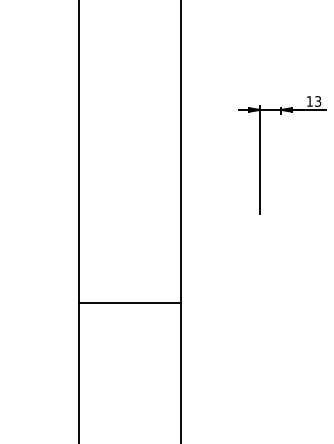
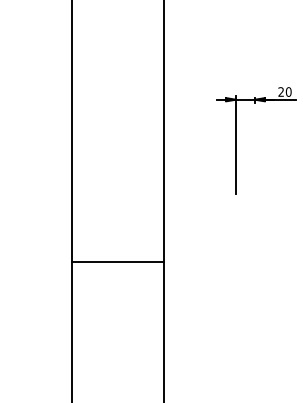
text: (313, 100) -> (284, 91), 13 -> 20
line: (129, 303) -> (117, 262), moved

